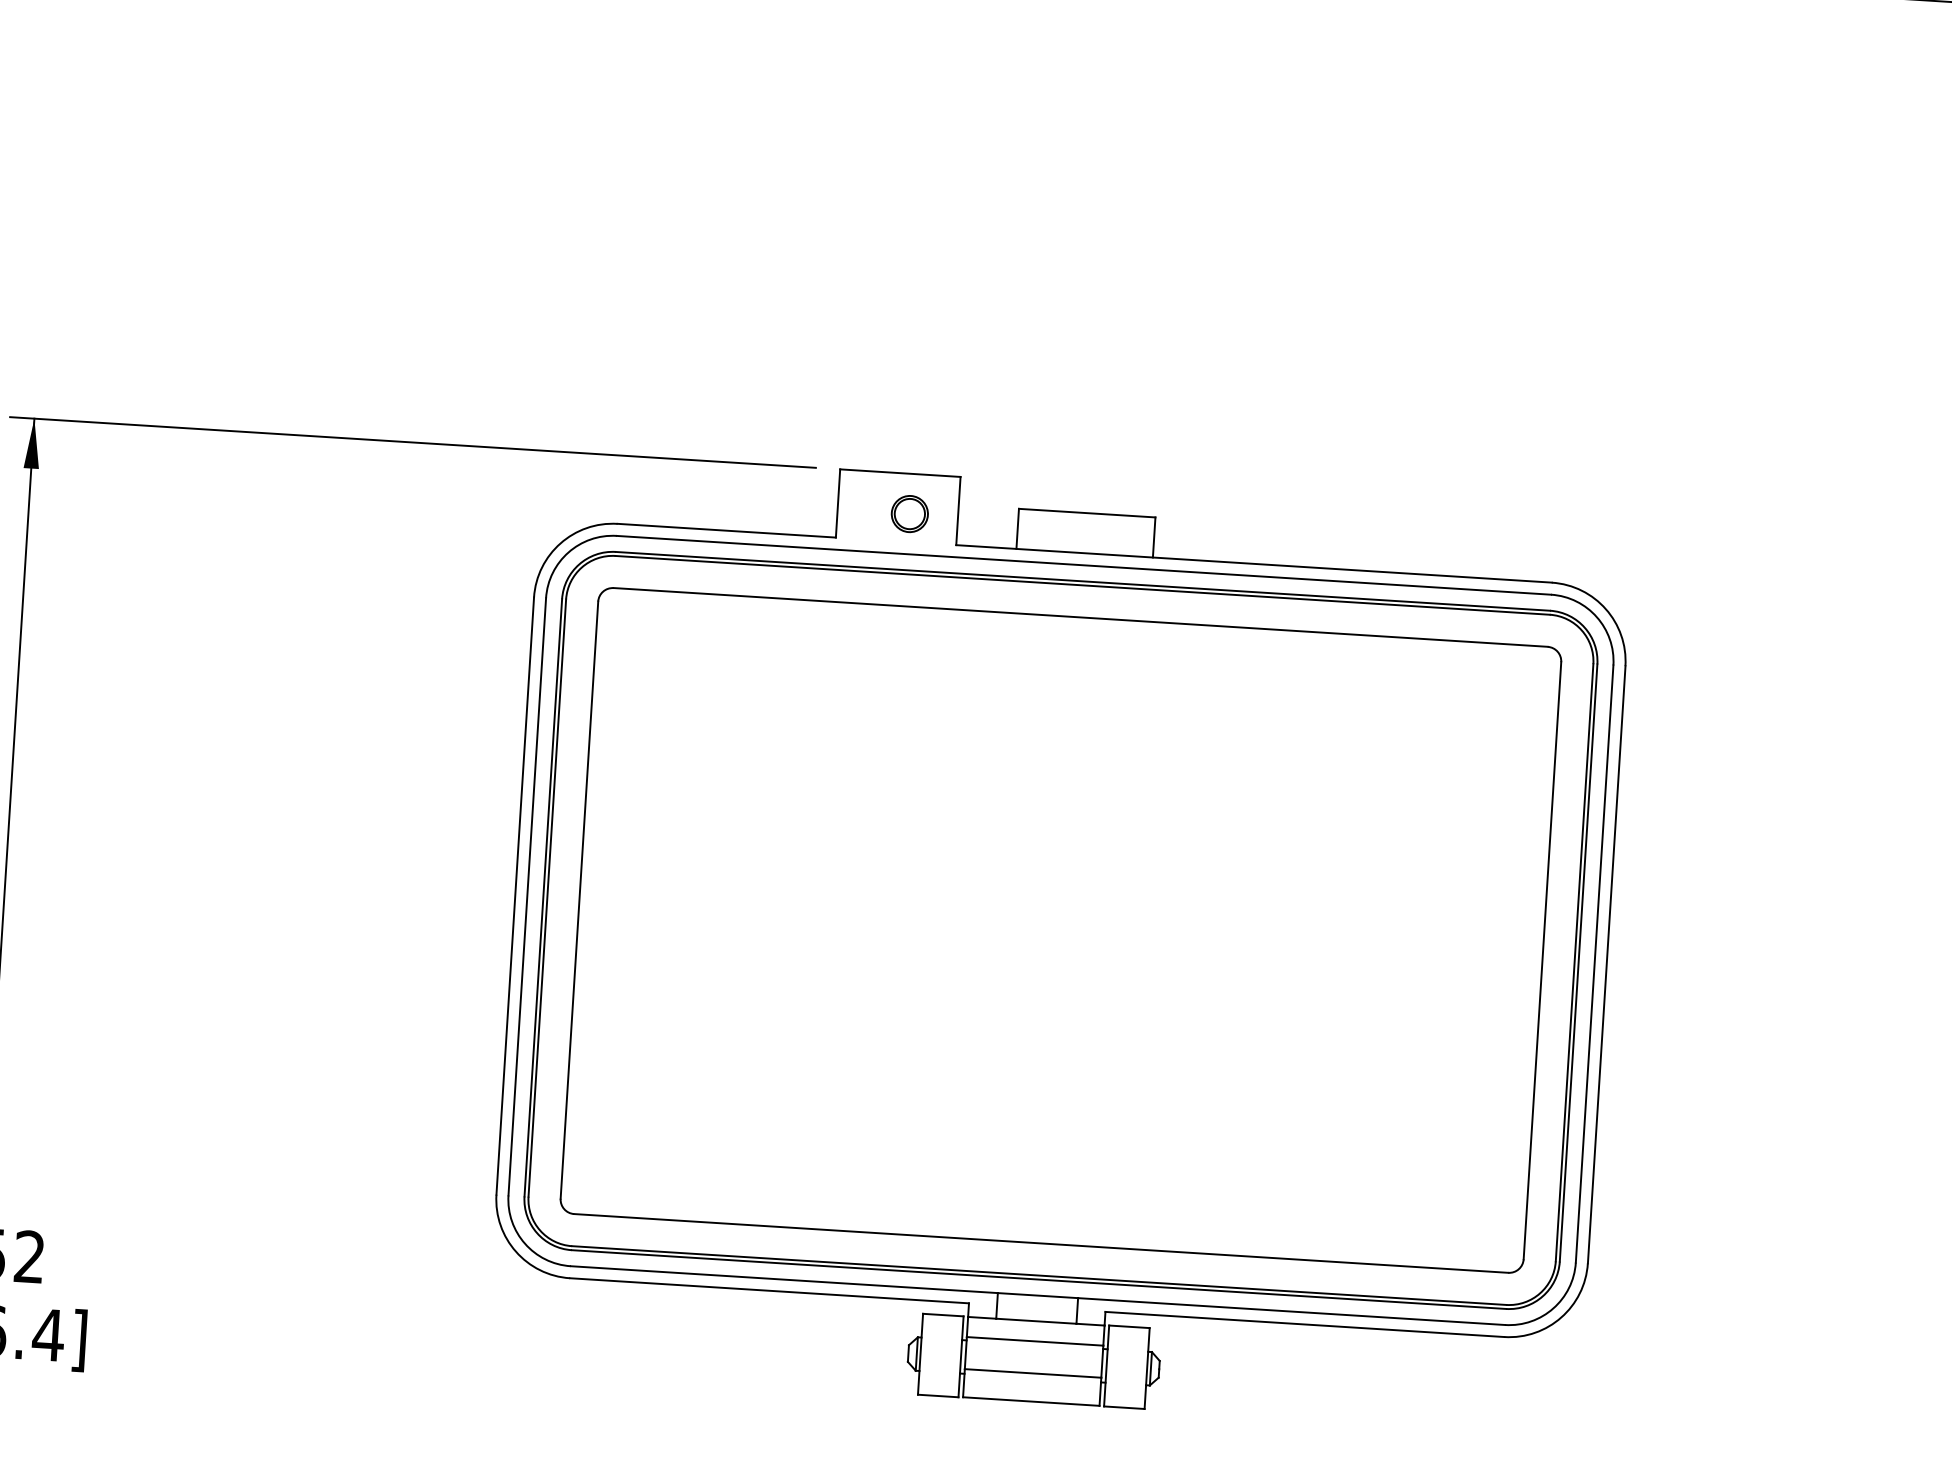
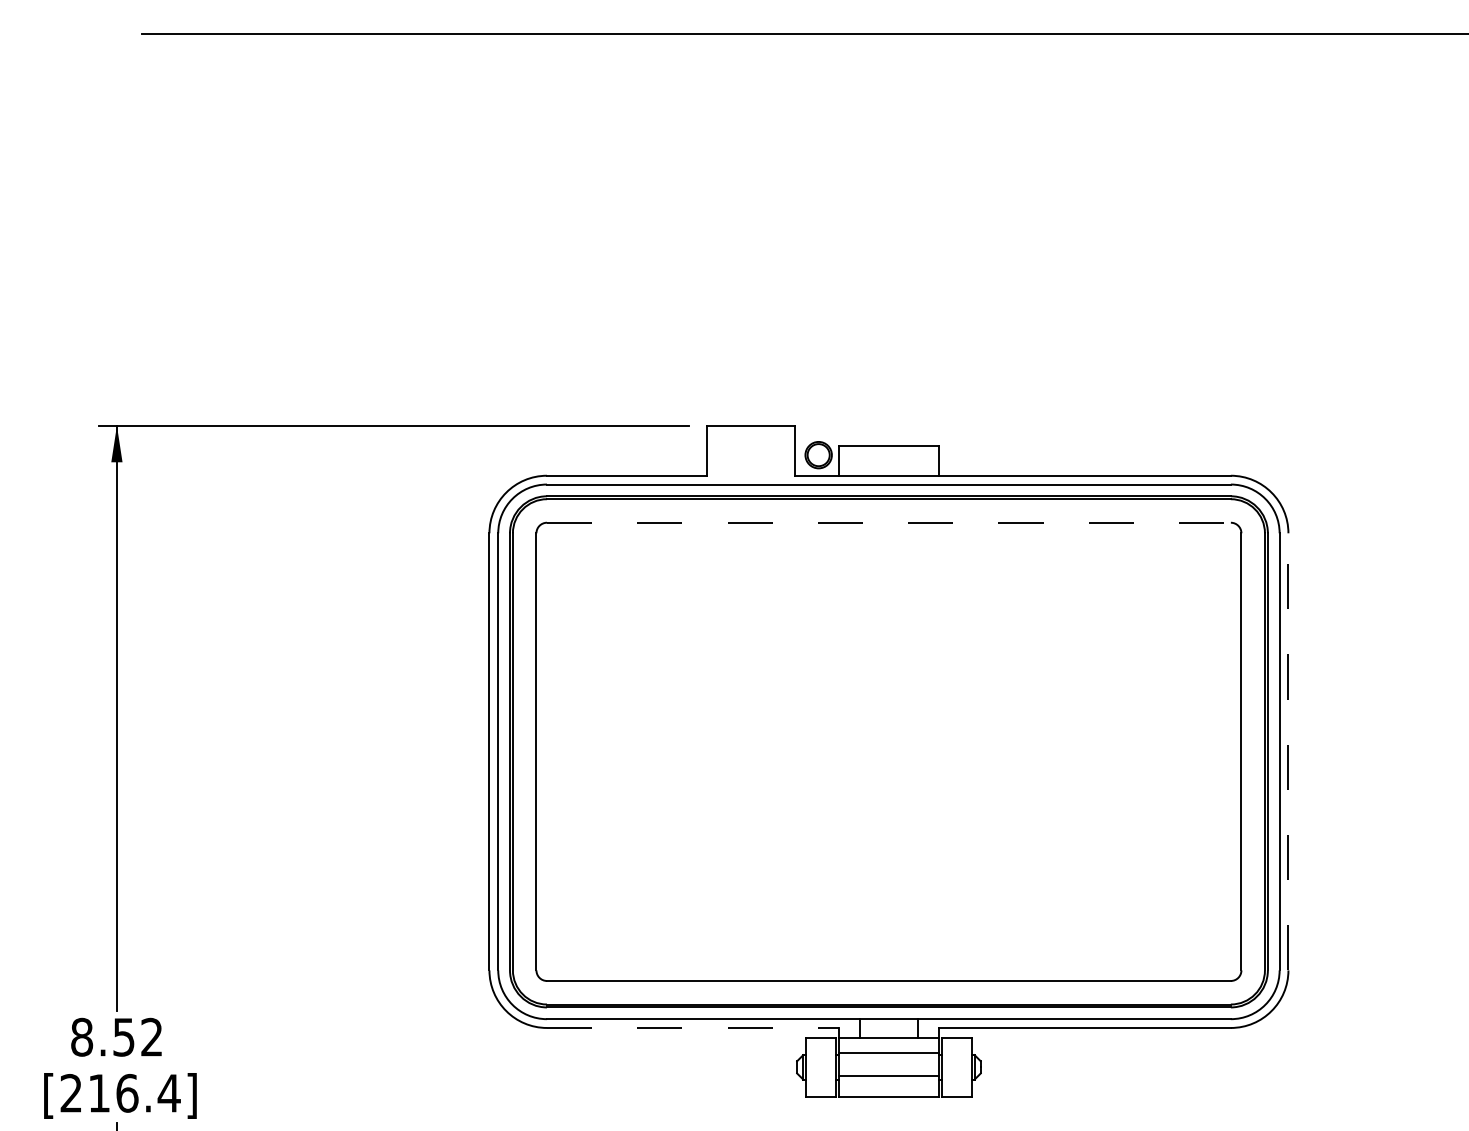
part: (909, 514) -> (818, 455), moved
line: (1080, 617) -> (888, 522), solid -> dashed
line: (1606, 964) -> (1288, 751), solid -> dashed
line: (770, 1290) -> (693, 1027), solid -> dashed

